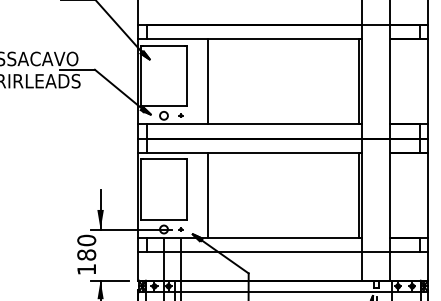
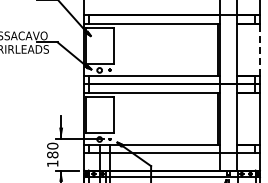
line: (208, 81) -> (126, 49), removed
line: (428, 81) -> (260, 49), solid -> dashed
line: (208, 194) -> (126, 118), removed

